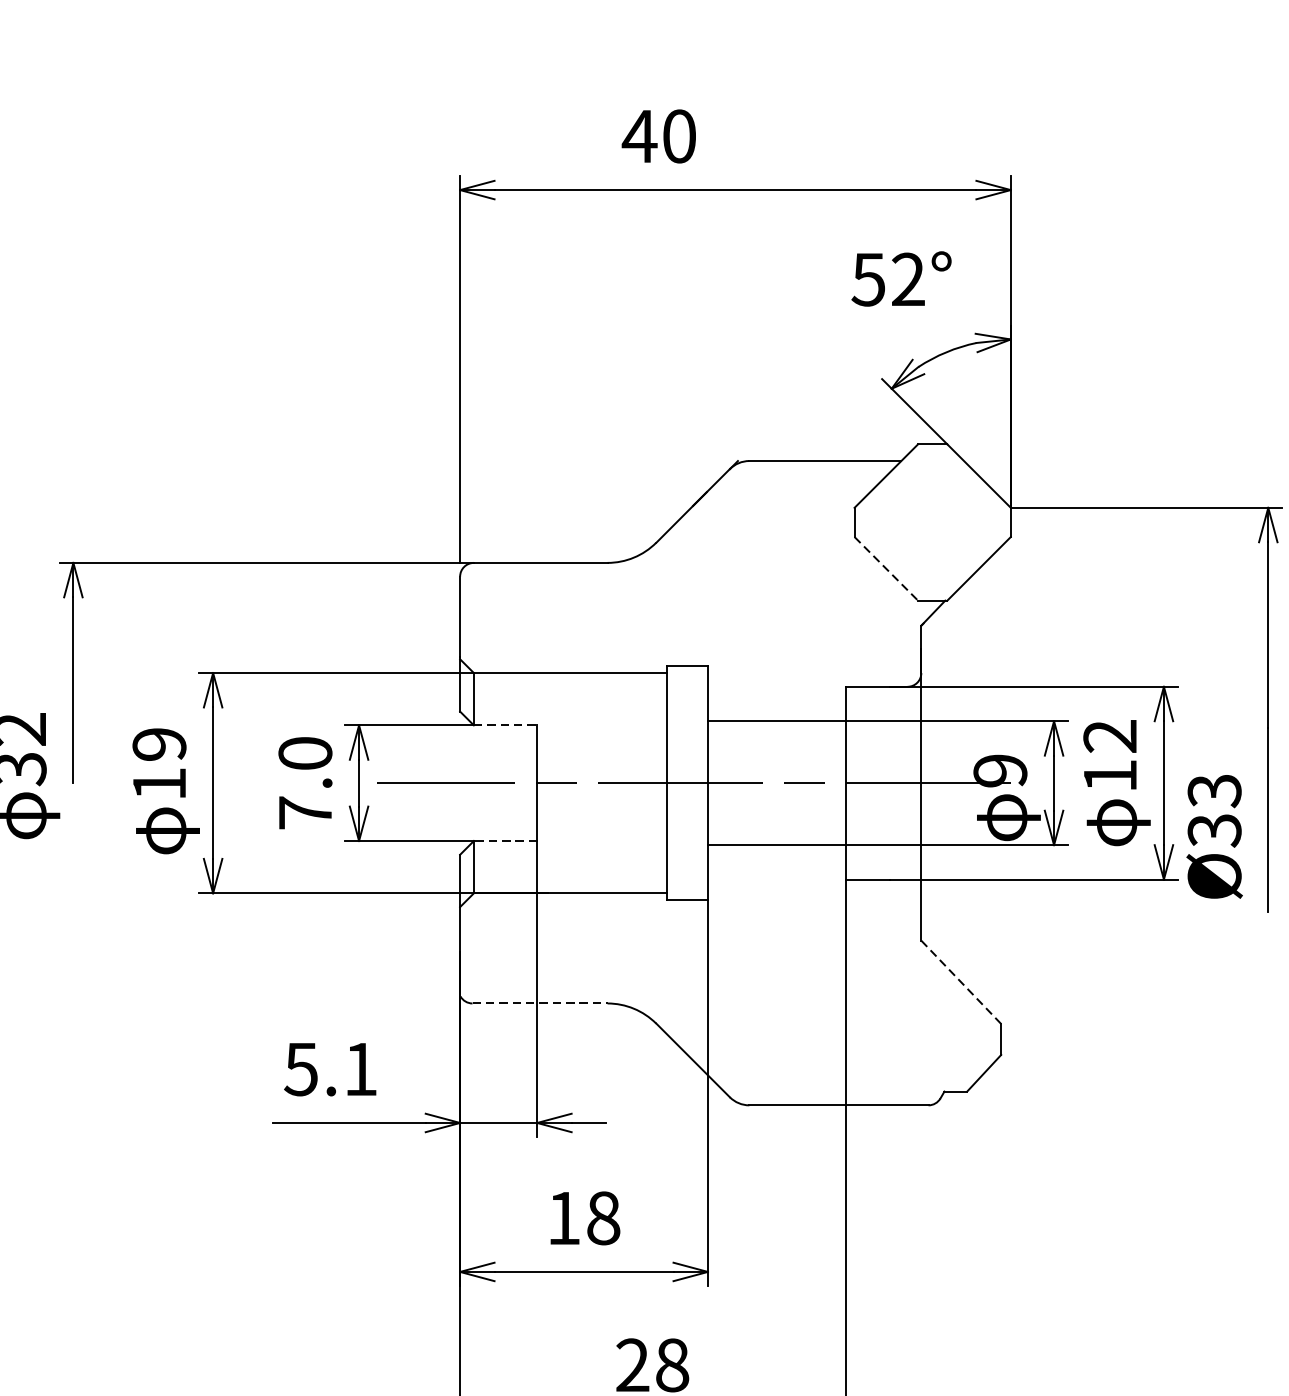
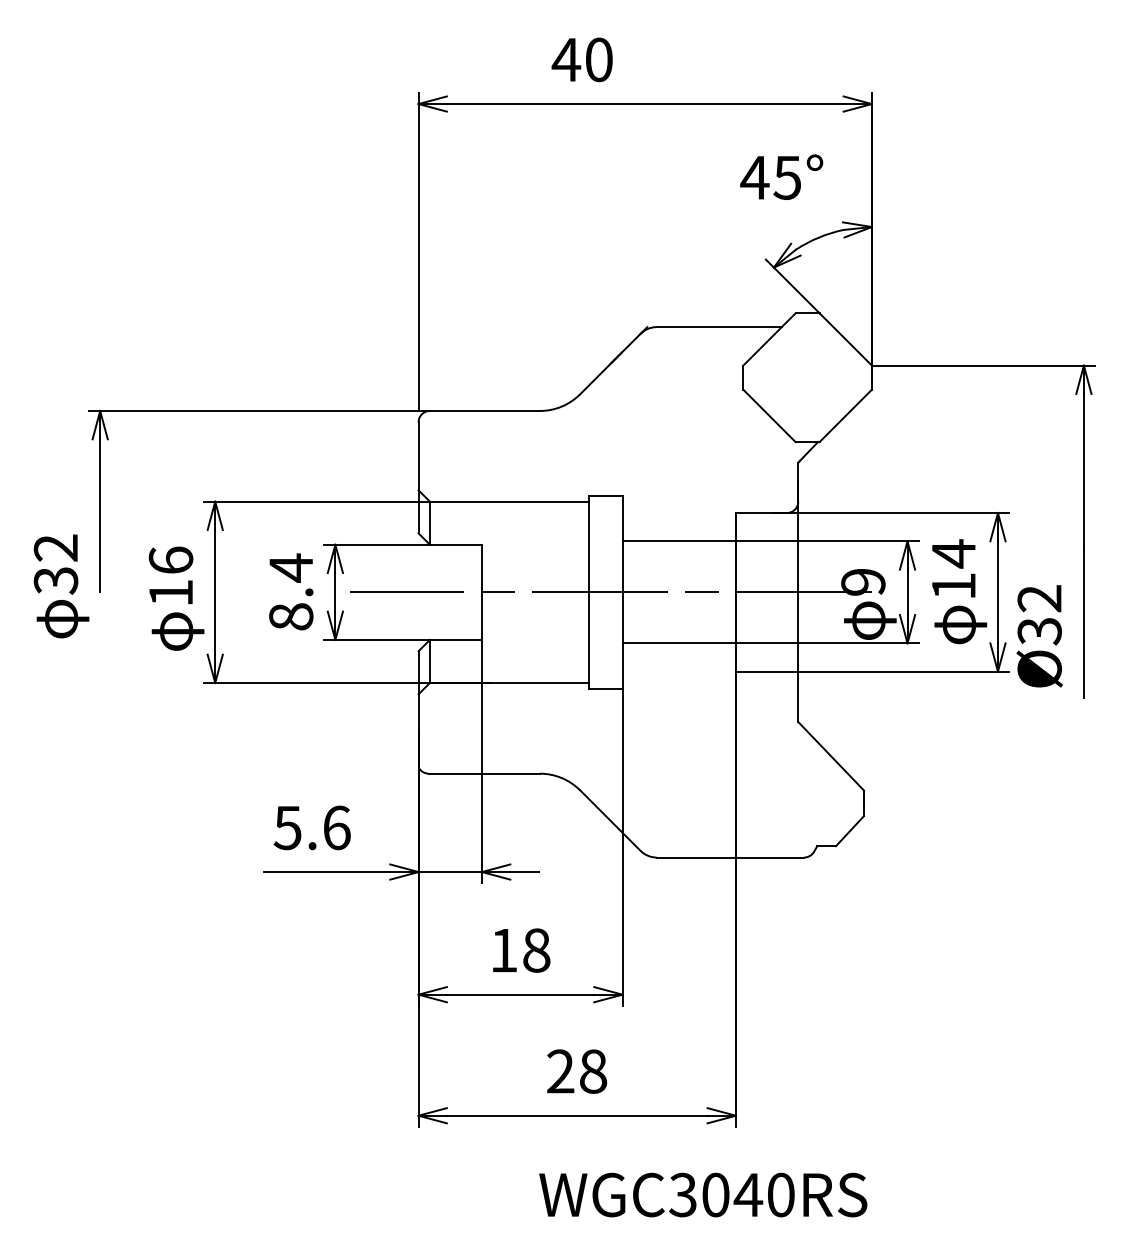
text: (887, 279) -> (770, 177), 52° -> 45°
line: (886, 568) -> (769, 415), dashed -> solid
line: (506, 725) -> (456, 544), dashed -> solid
text: (1109, 736) -> (953, 553), 12 -> 14
text: (158, 743) -> (170, 559), 19 -> 16
text: (305, 782) -> (291, 591), 7.0 -> 8.4
text: (1214, 790) -> (1039, 598), Ø33 -> Ø32
line: (504, 840) -> (455, 639), dashed -> solid
line: (960, 981) -> (830, 755), dashed -> solid
line: (540, 1003) -> (484, 773), dashed -> solid
text: (361, 1068) -> (337, 827), 5.1 -> 5.6

